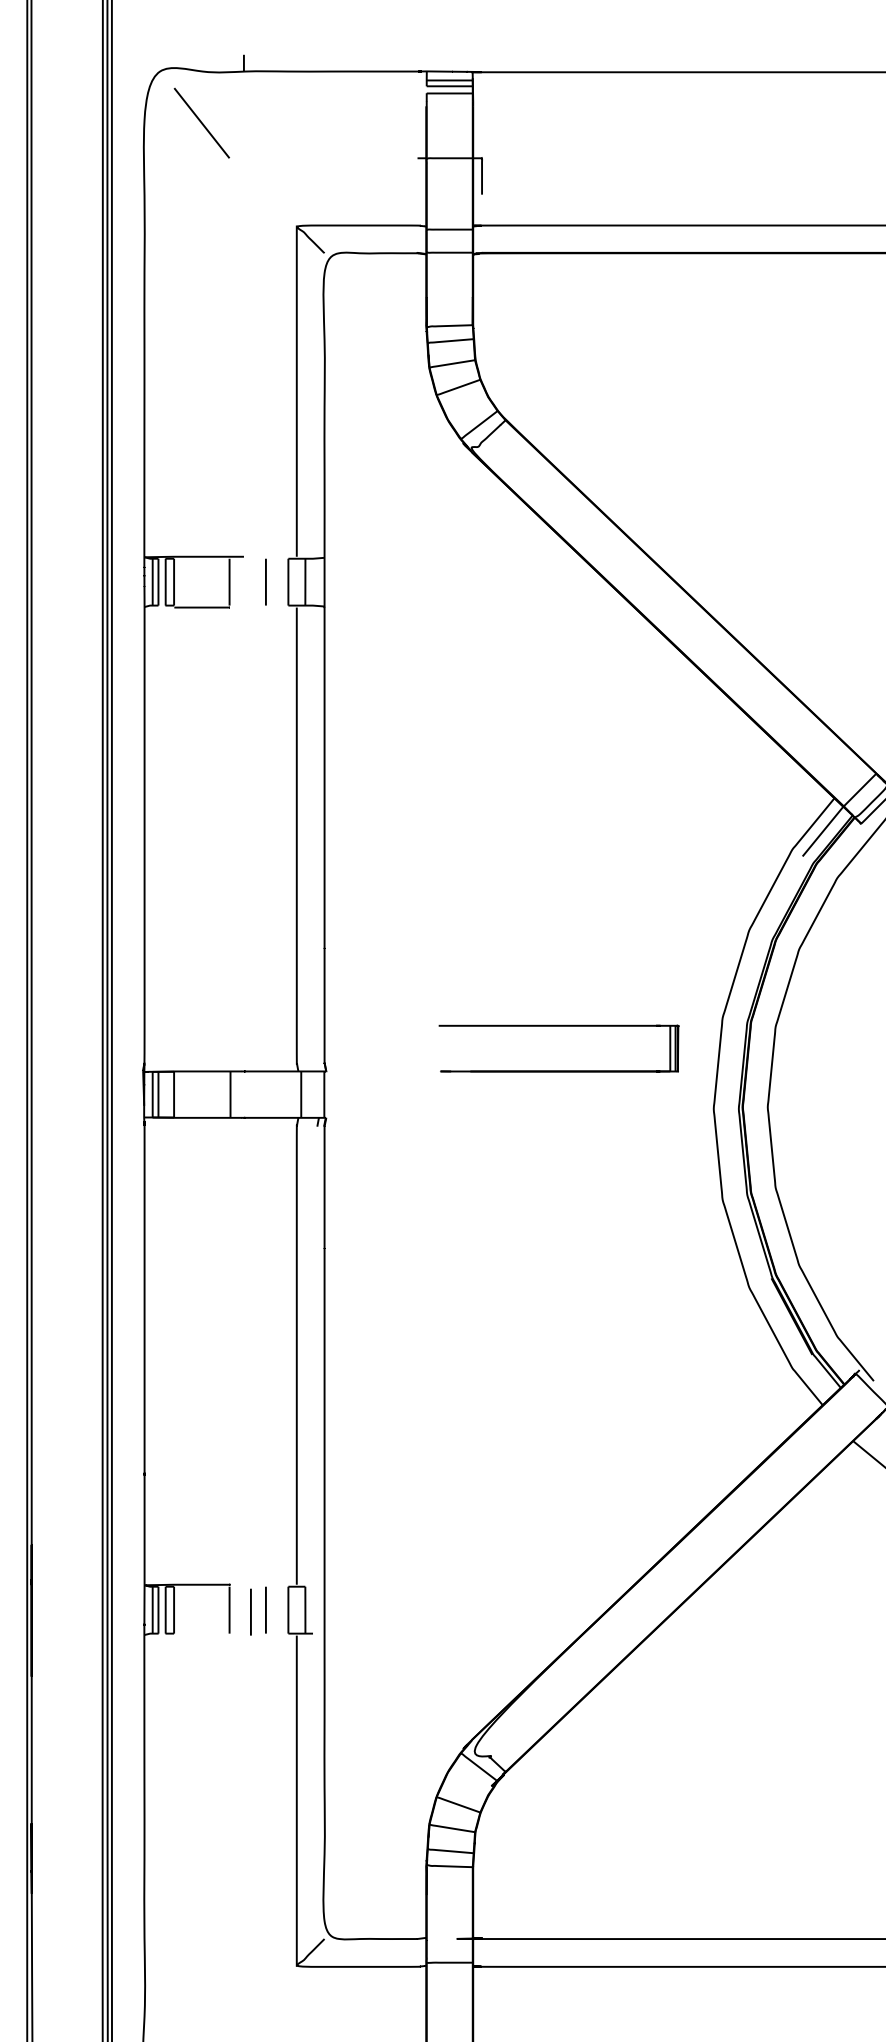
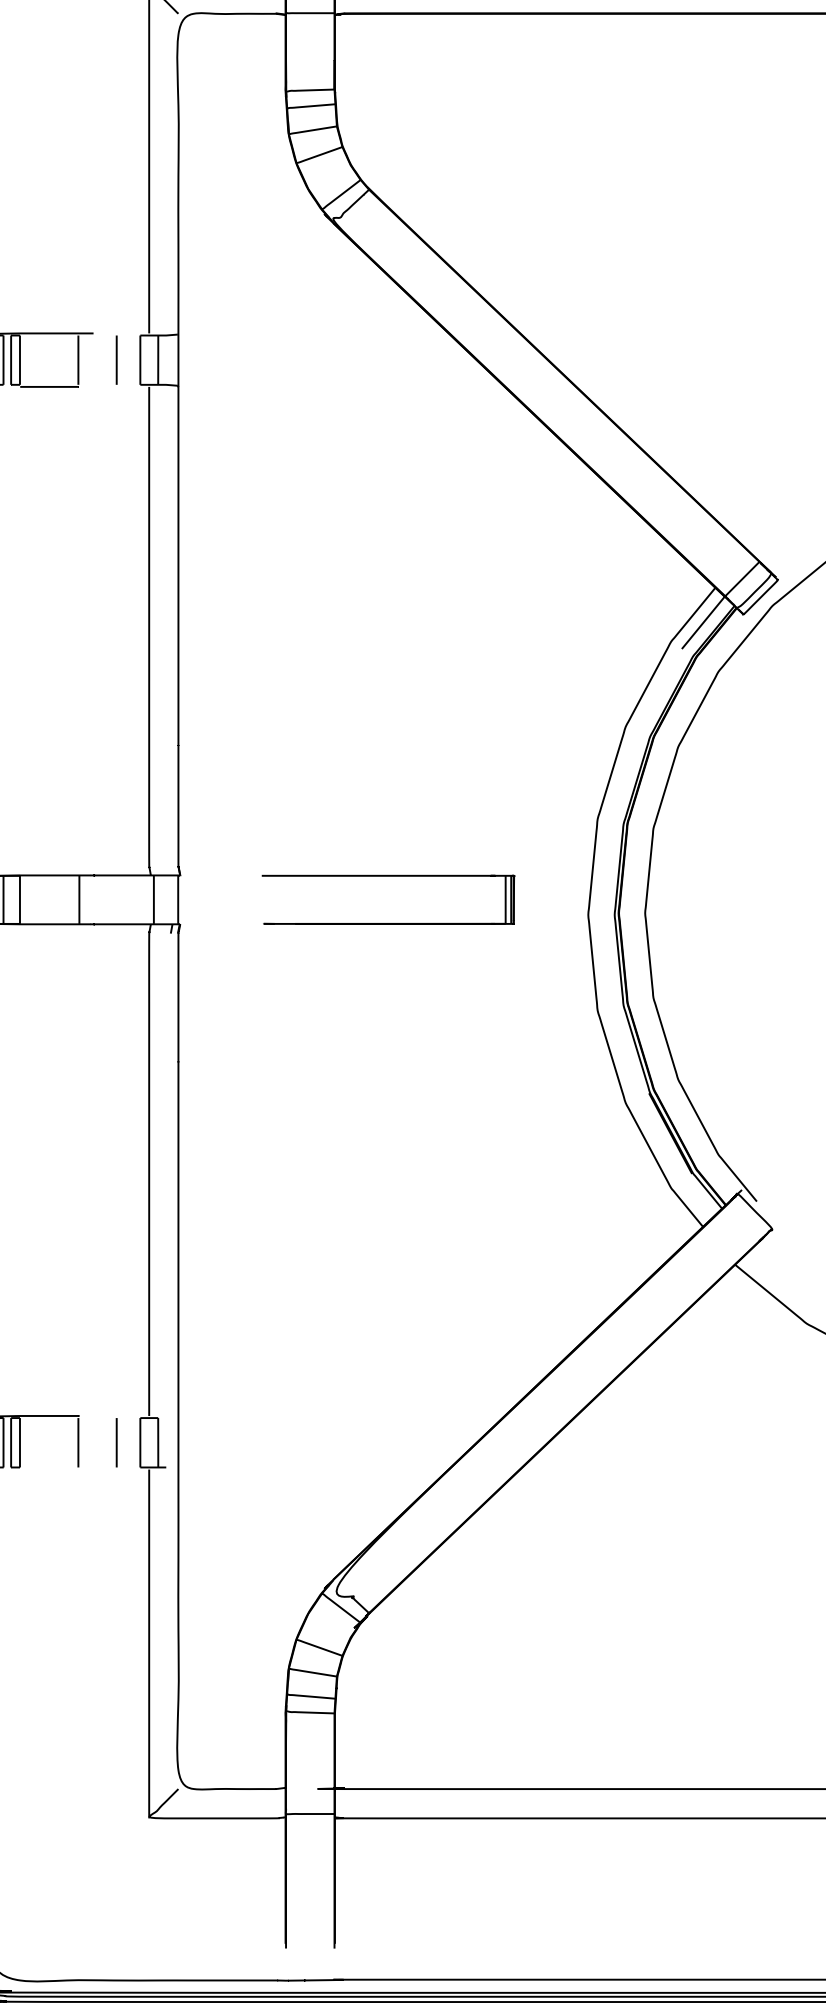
part: (558, 1026) -> (387, 876), moved
line: (250, 1611) -> (100, 1444), removed

